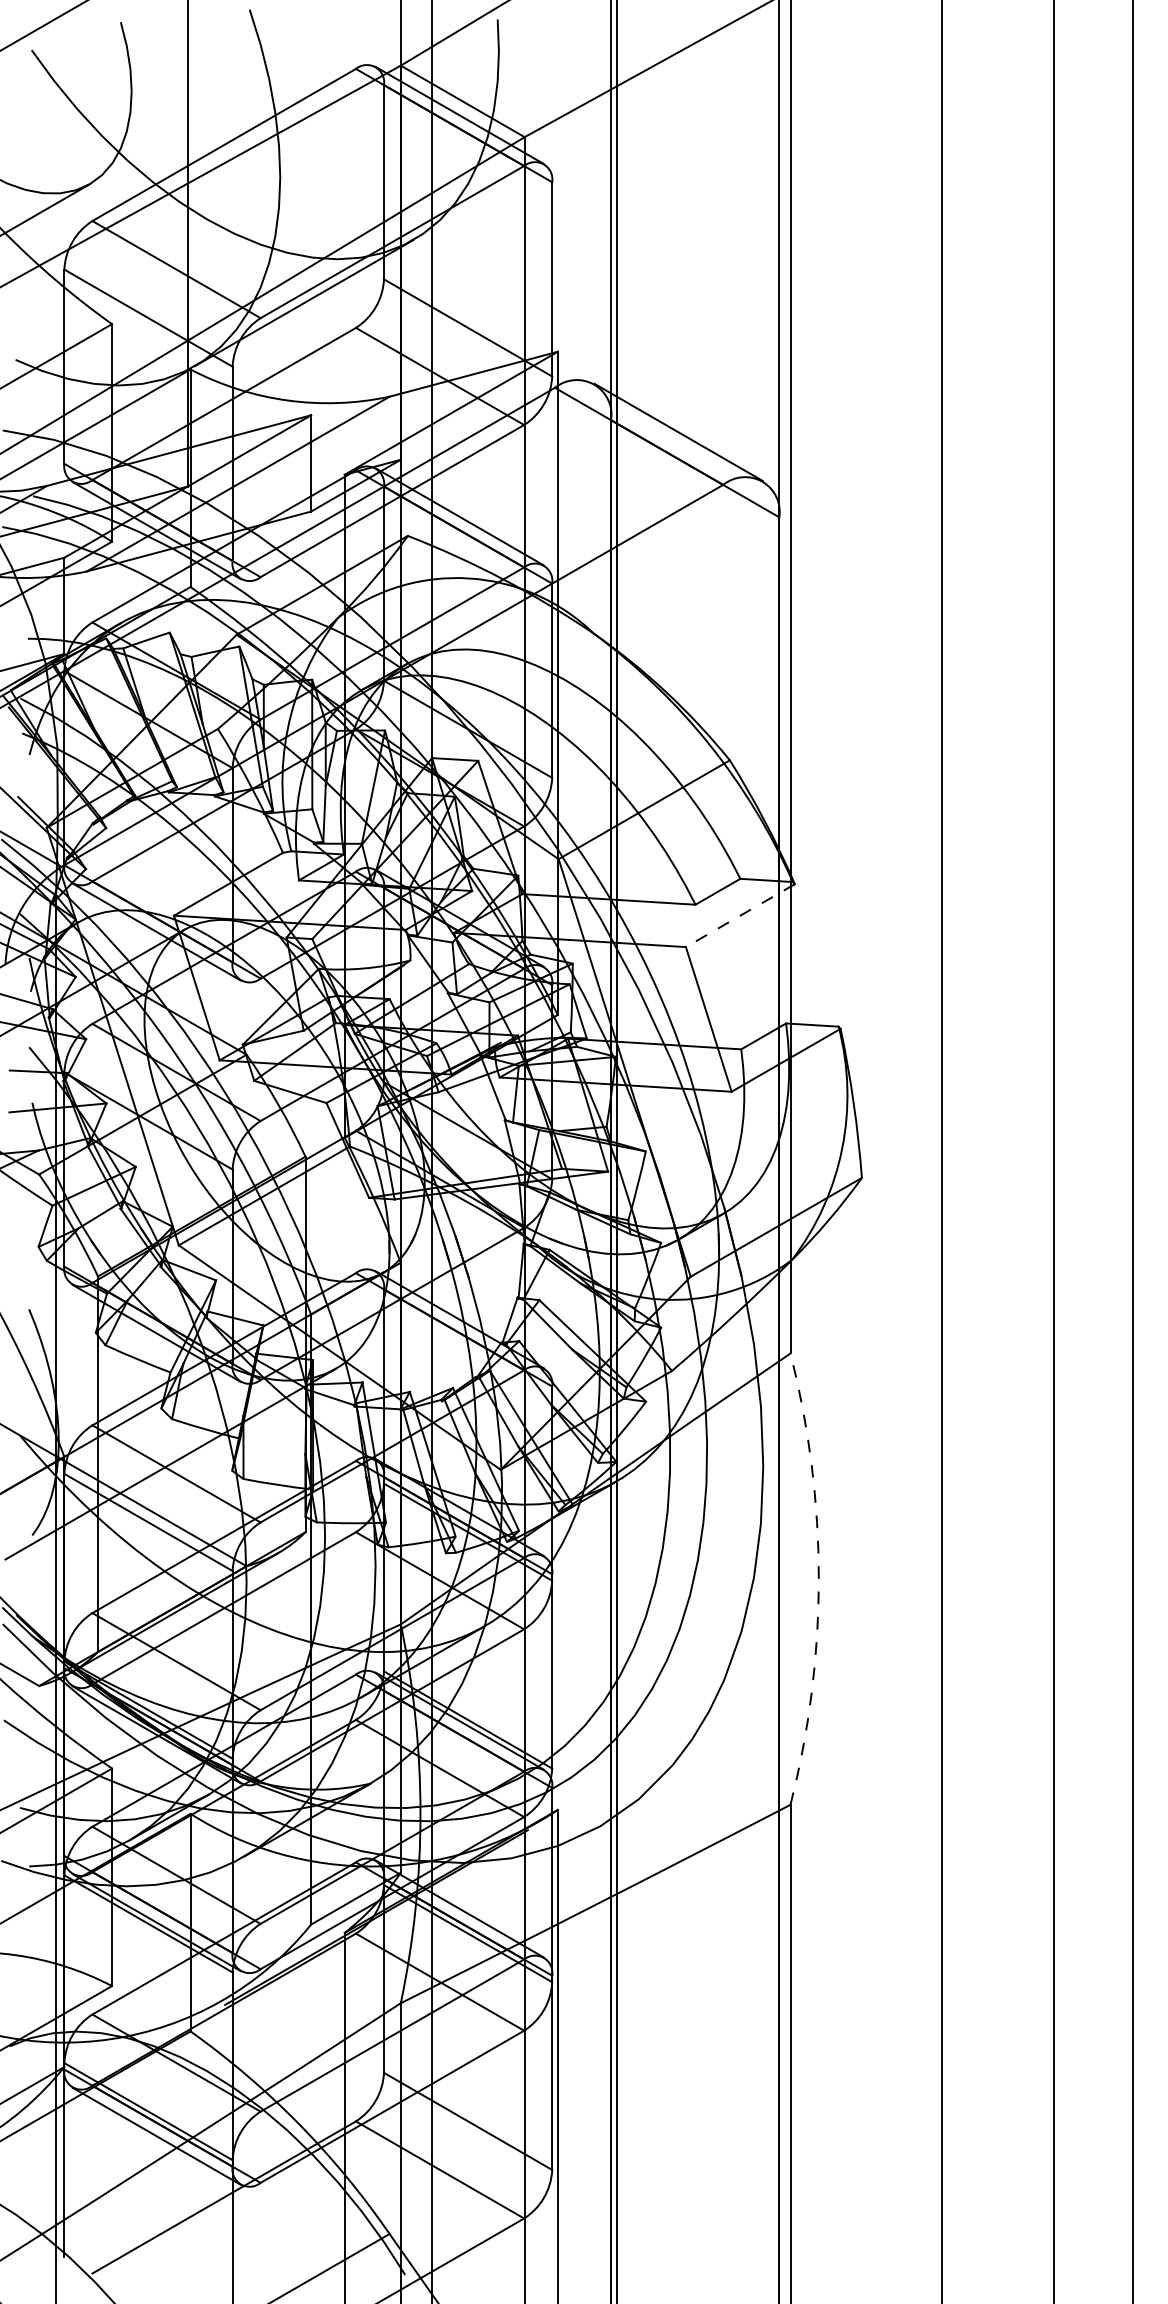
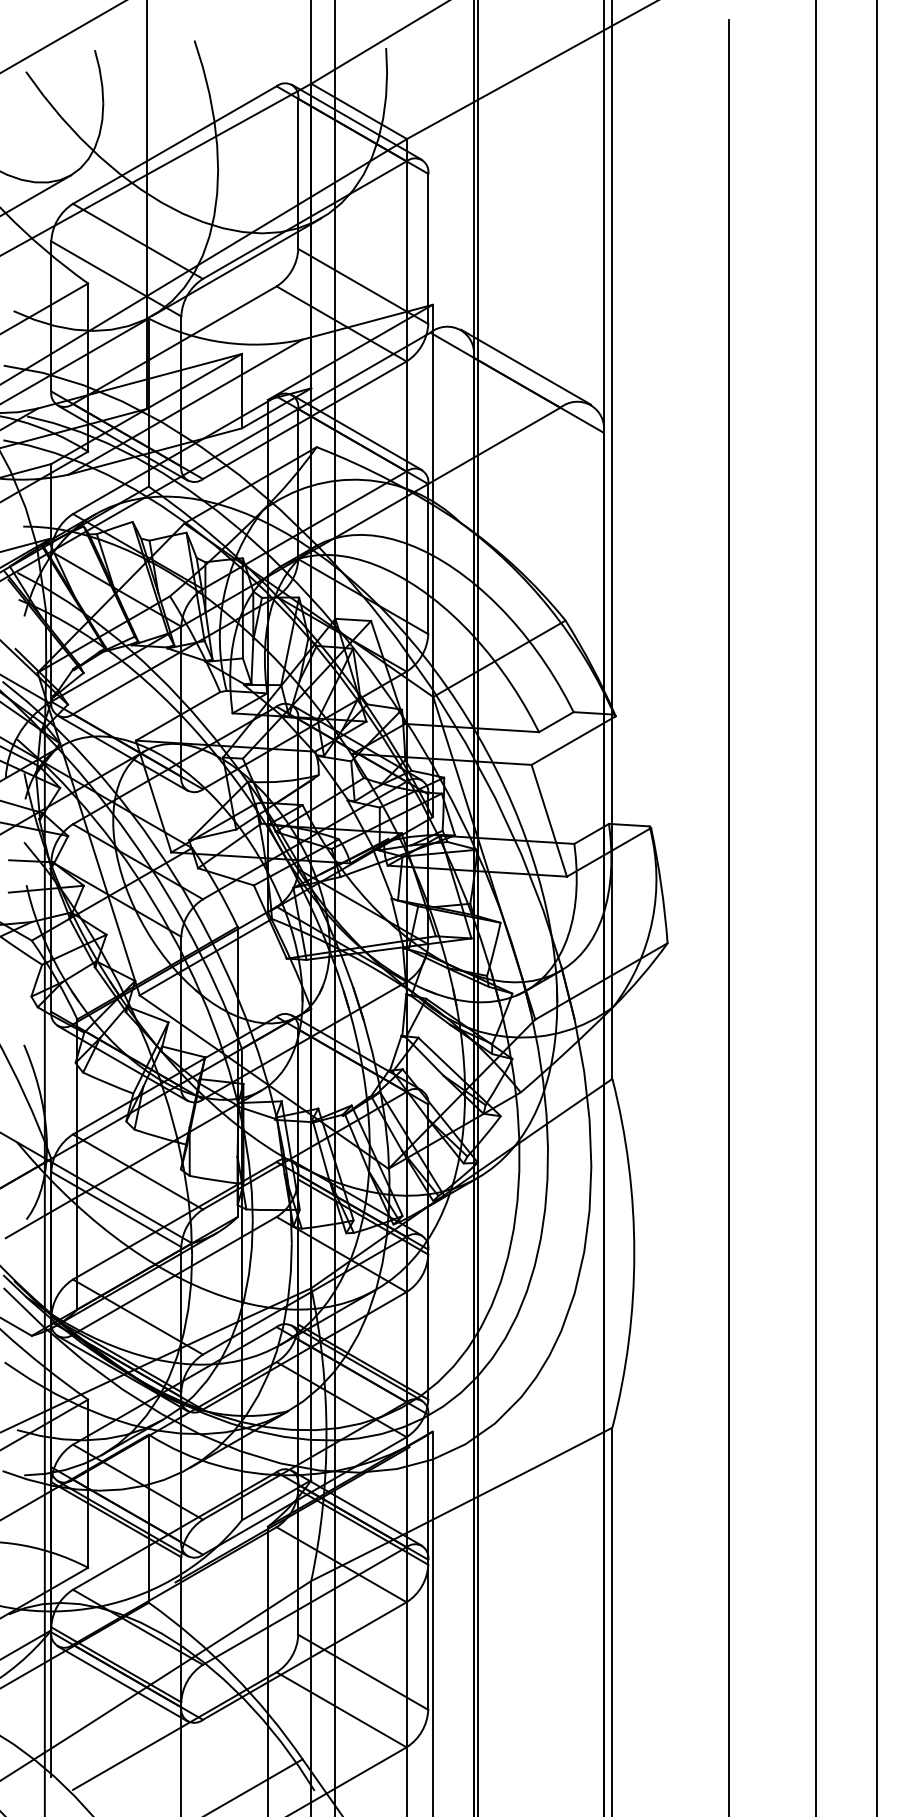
line: (740, 915) -> (573, 740), dashed -> solid
arc: (819, 1579) -> (634, 1253), dashed -> solid

